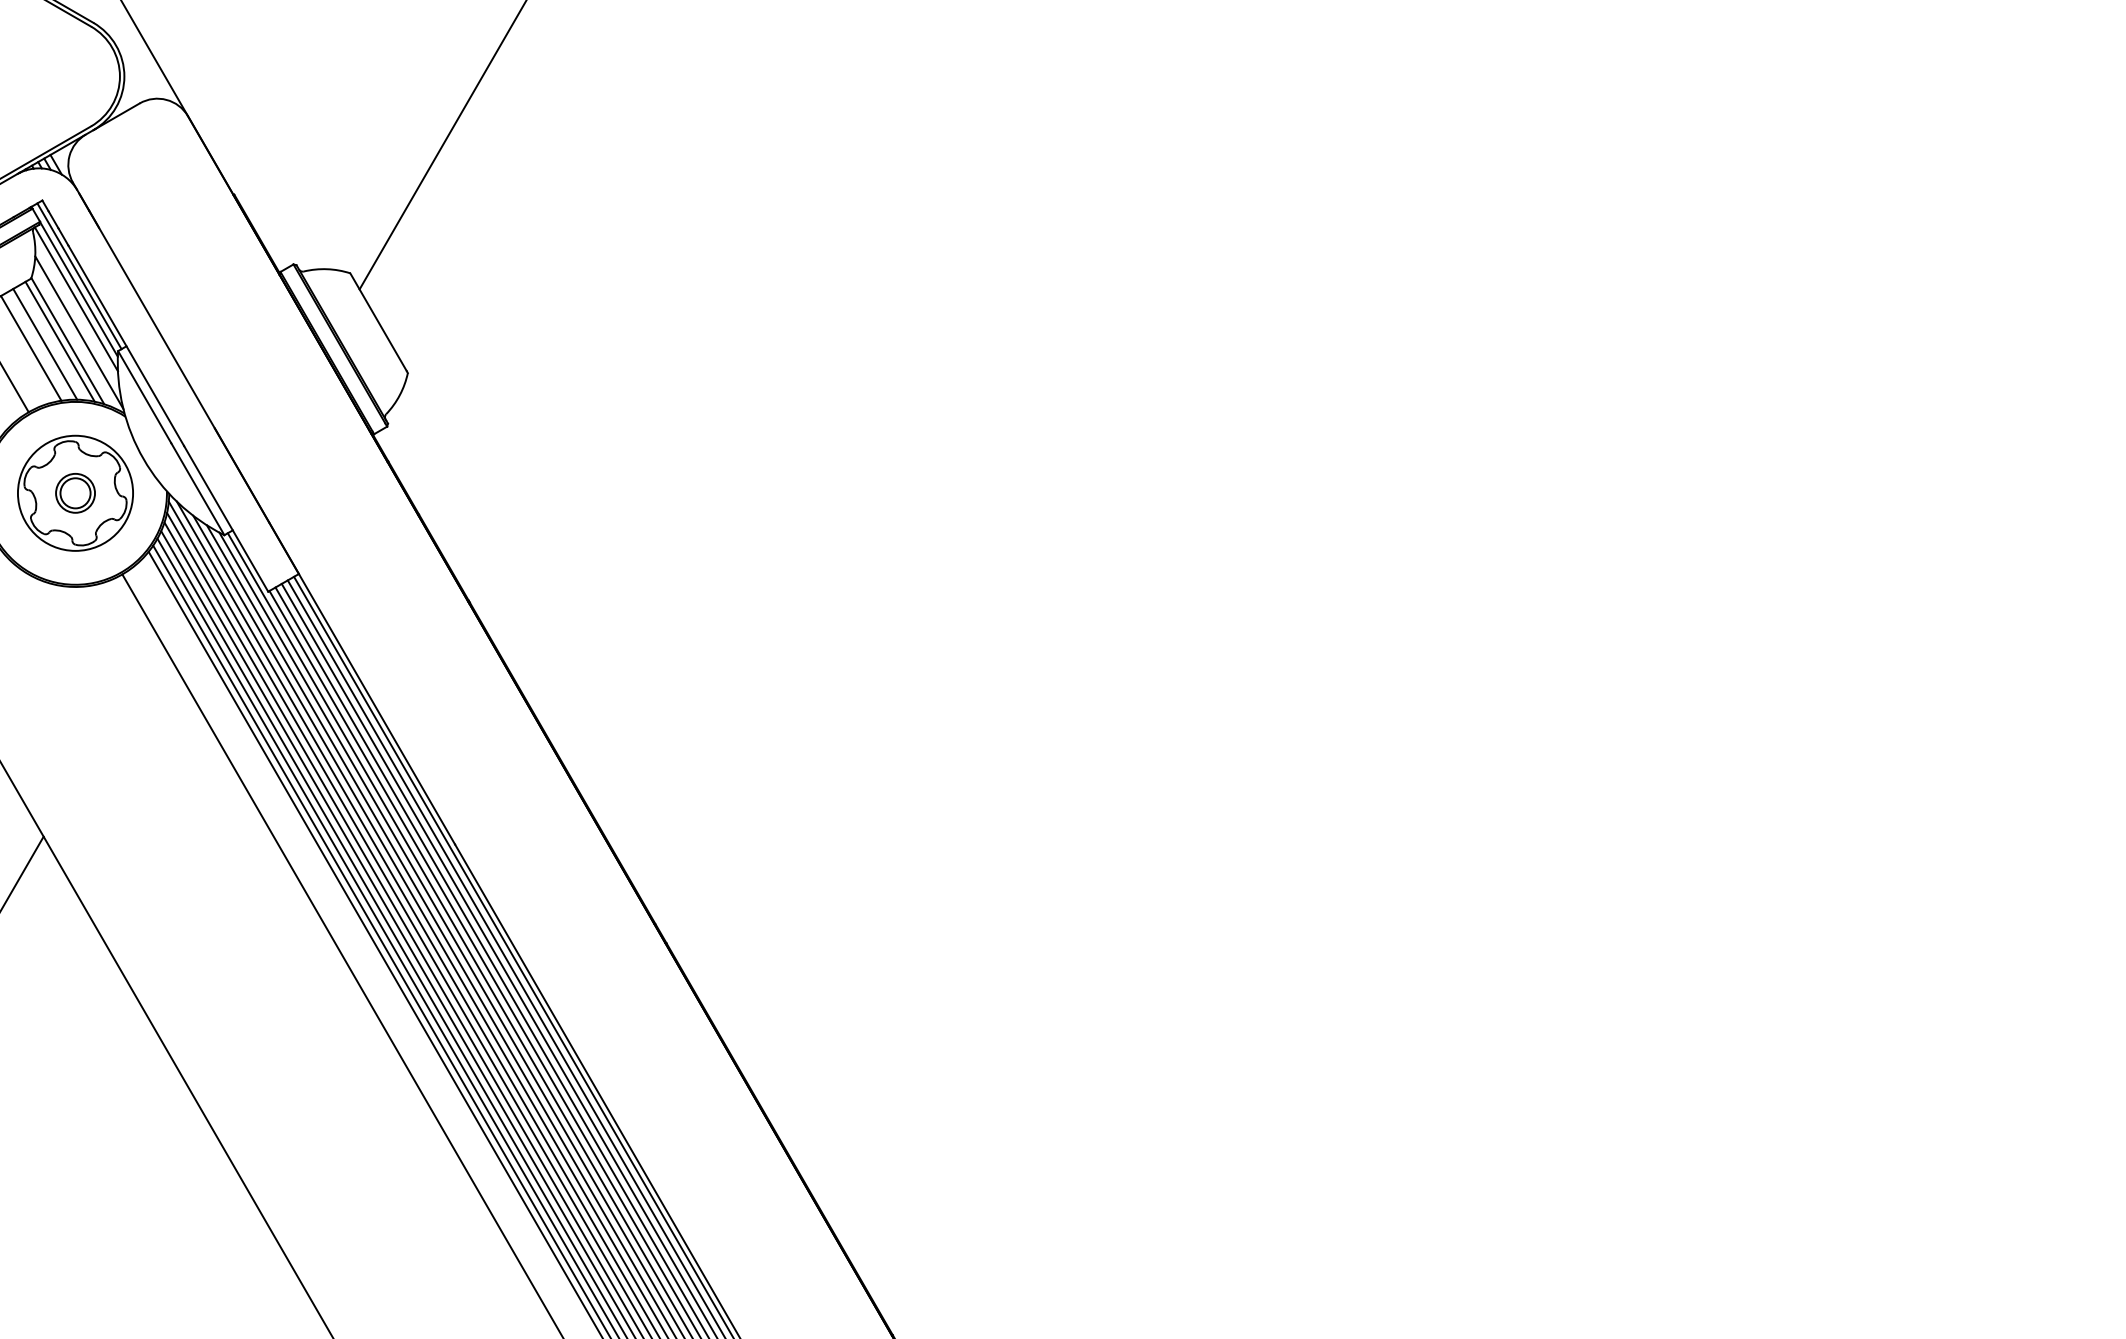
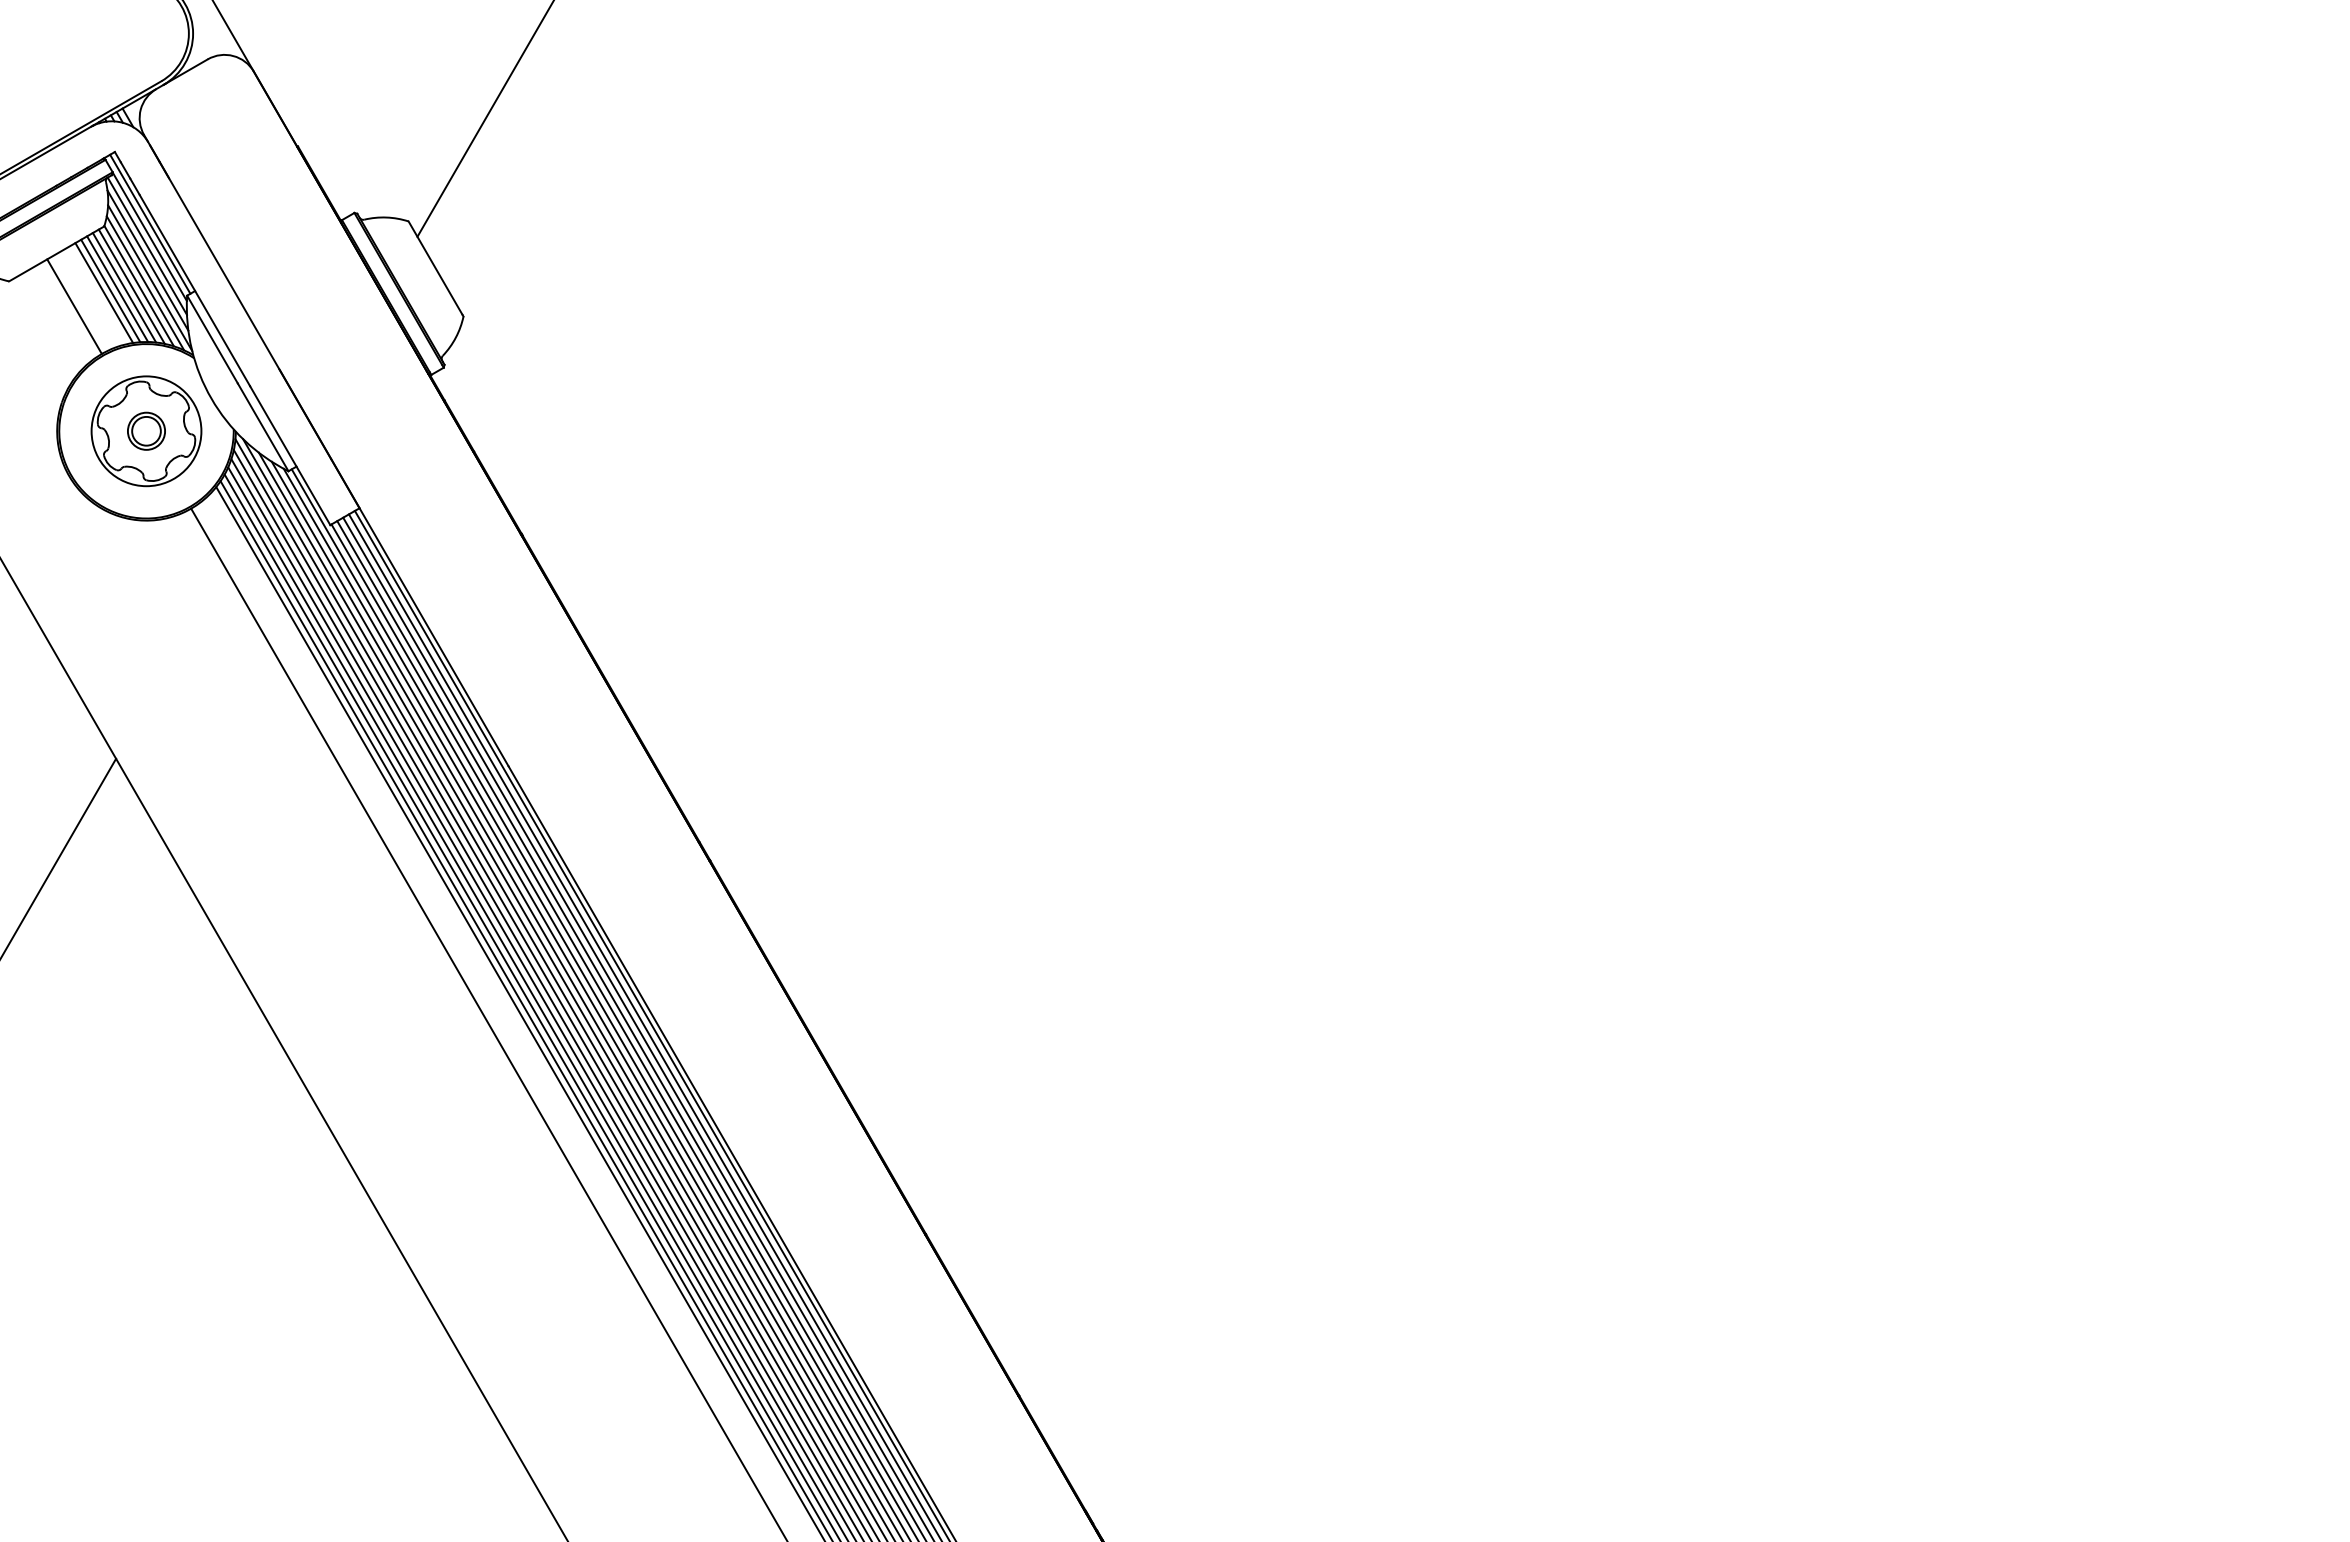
line: (76, 314) -> (147, 260), added
line: (74, 338) -> (145, 283), added
line: (52, 342) -> (124, 287), added
line: (37, 345) -> (110, 290), added

